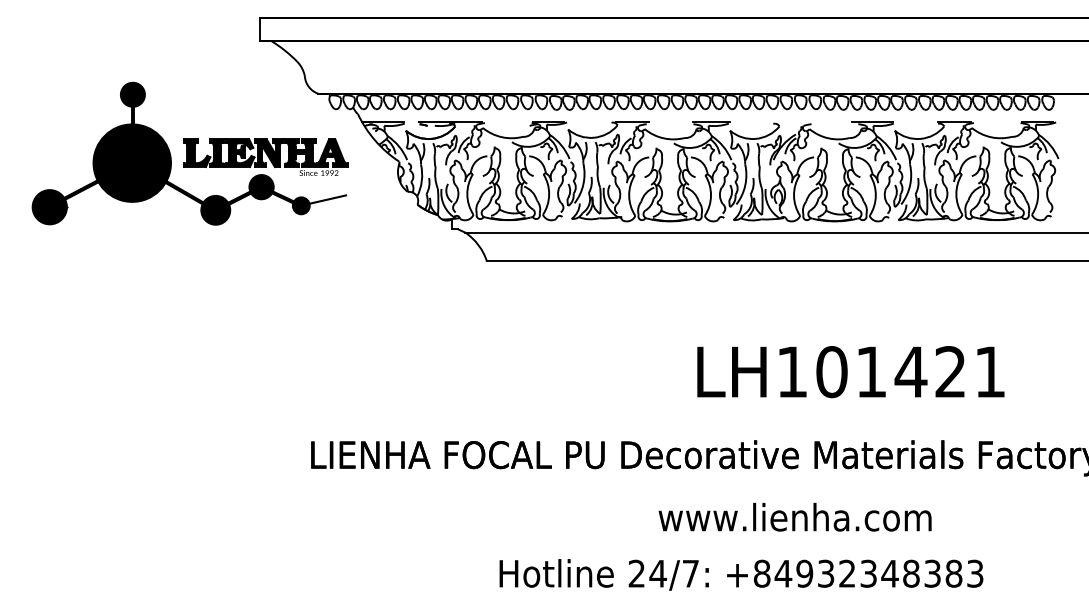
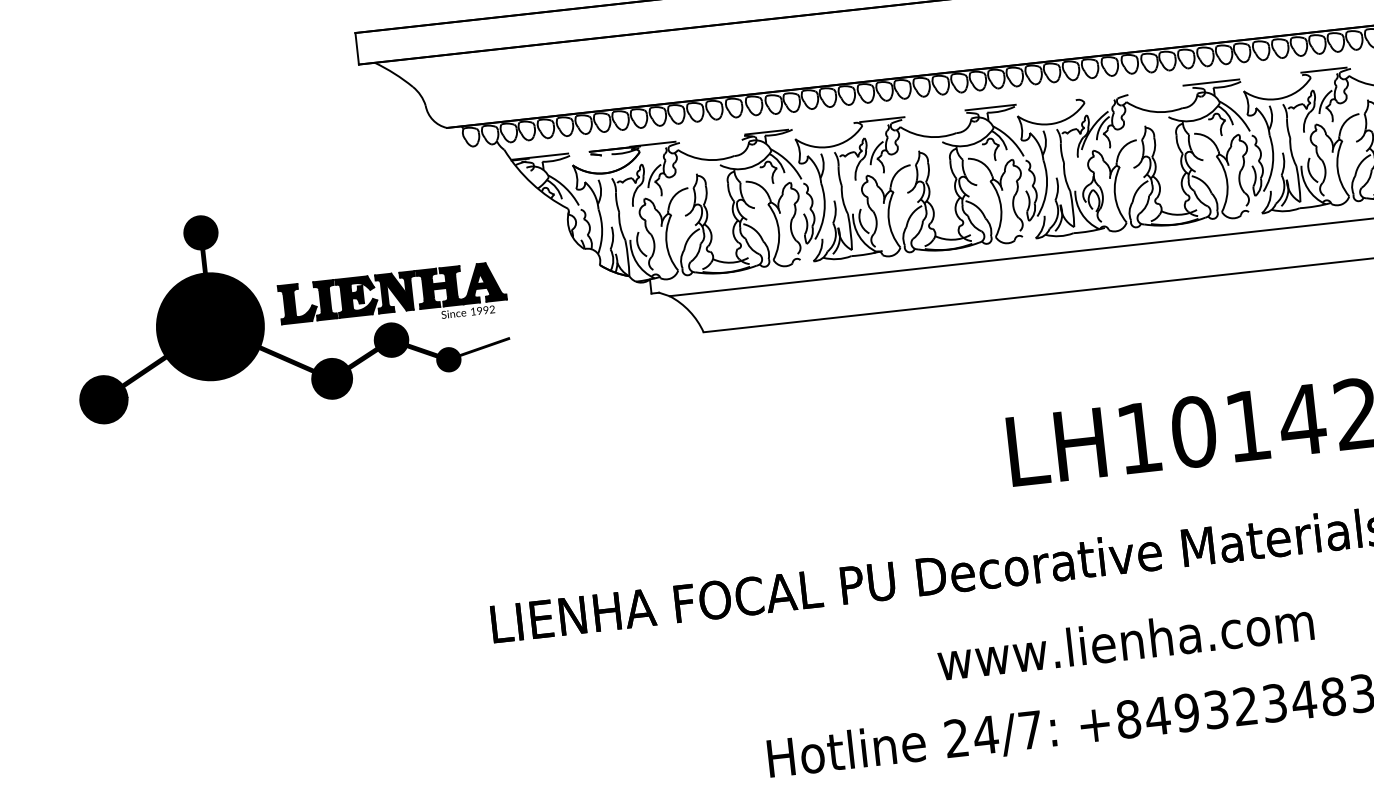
part: (189, 153) -> (287, 304), moved
text: (794, 517) -> (1124, 641), moved

